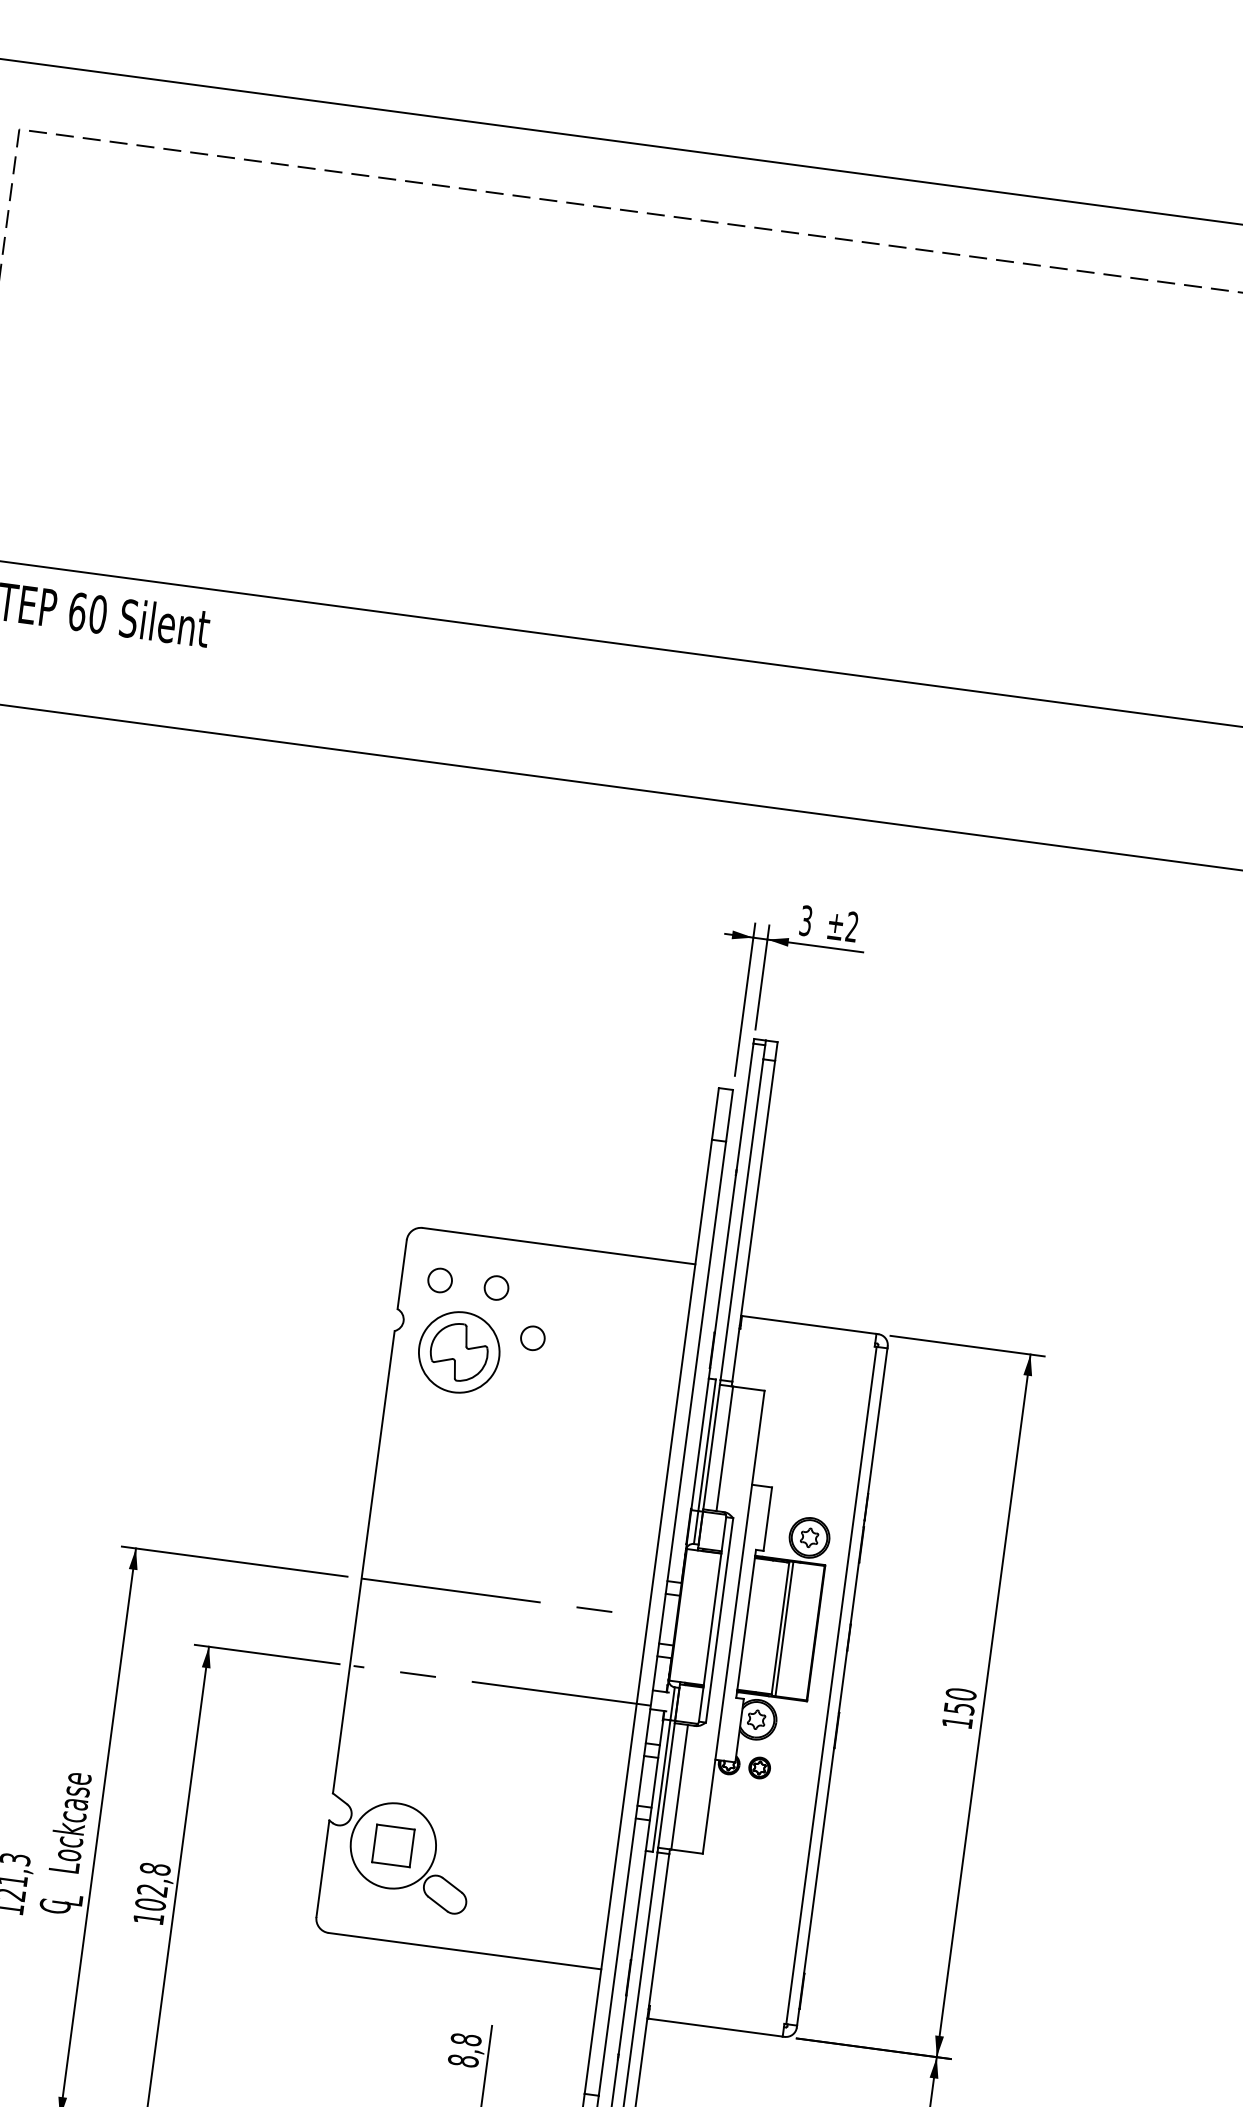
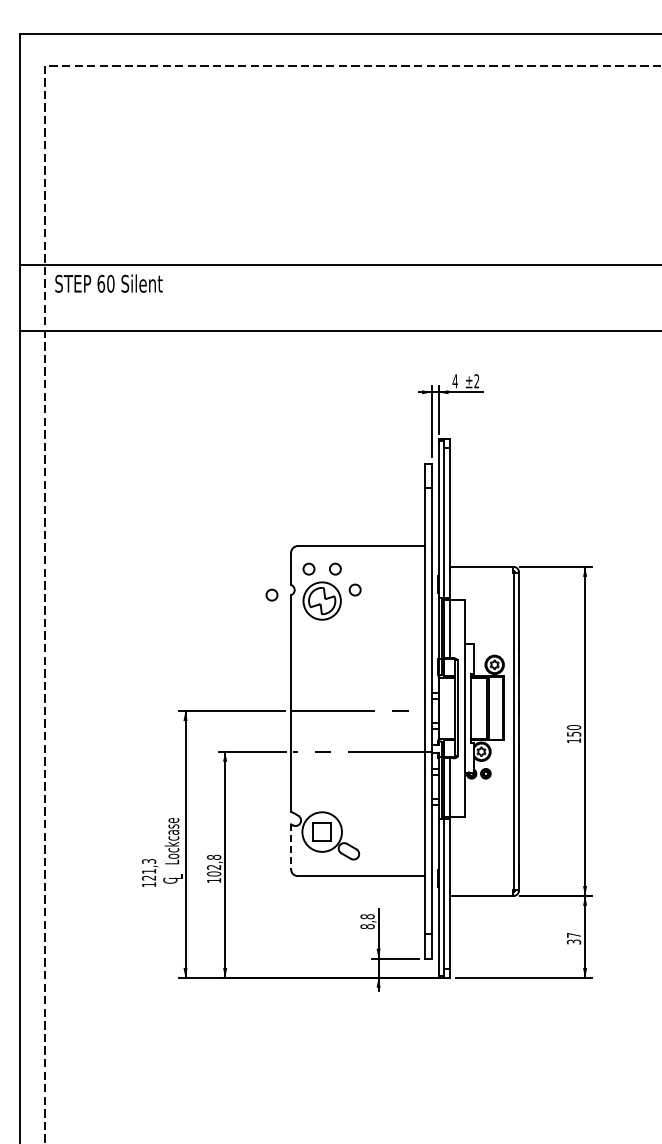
text: (804, 921) -> (454, 381), 3 -> 4
circle: (352, 1323) -> (271, 594), added
line: (323, 1867) -> (291, 846), solid -> dashed

